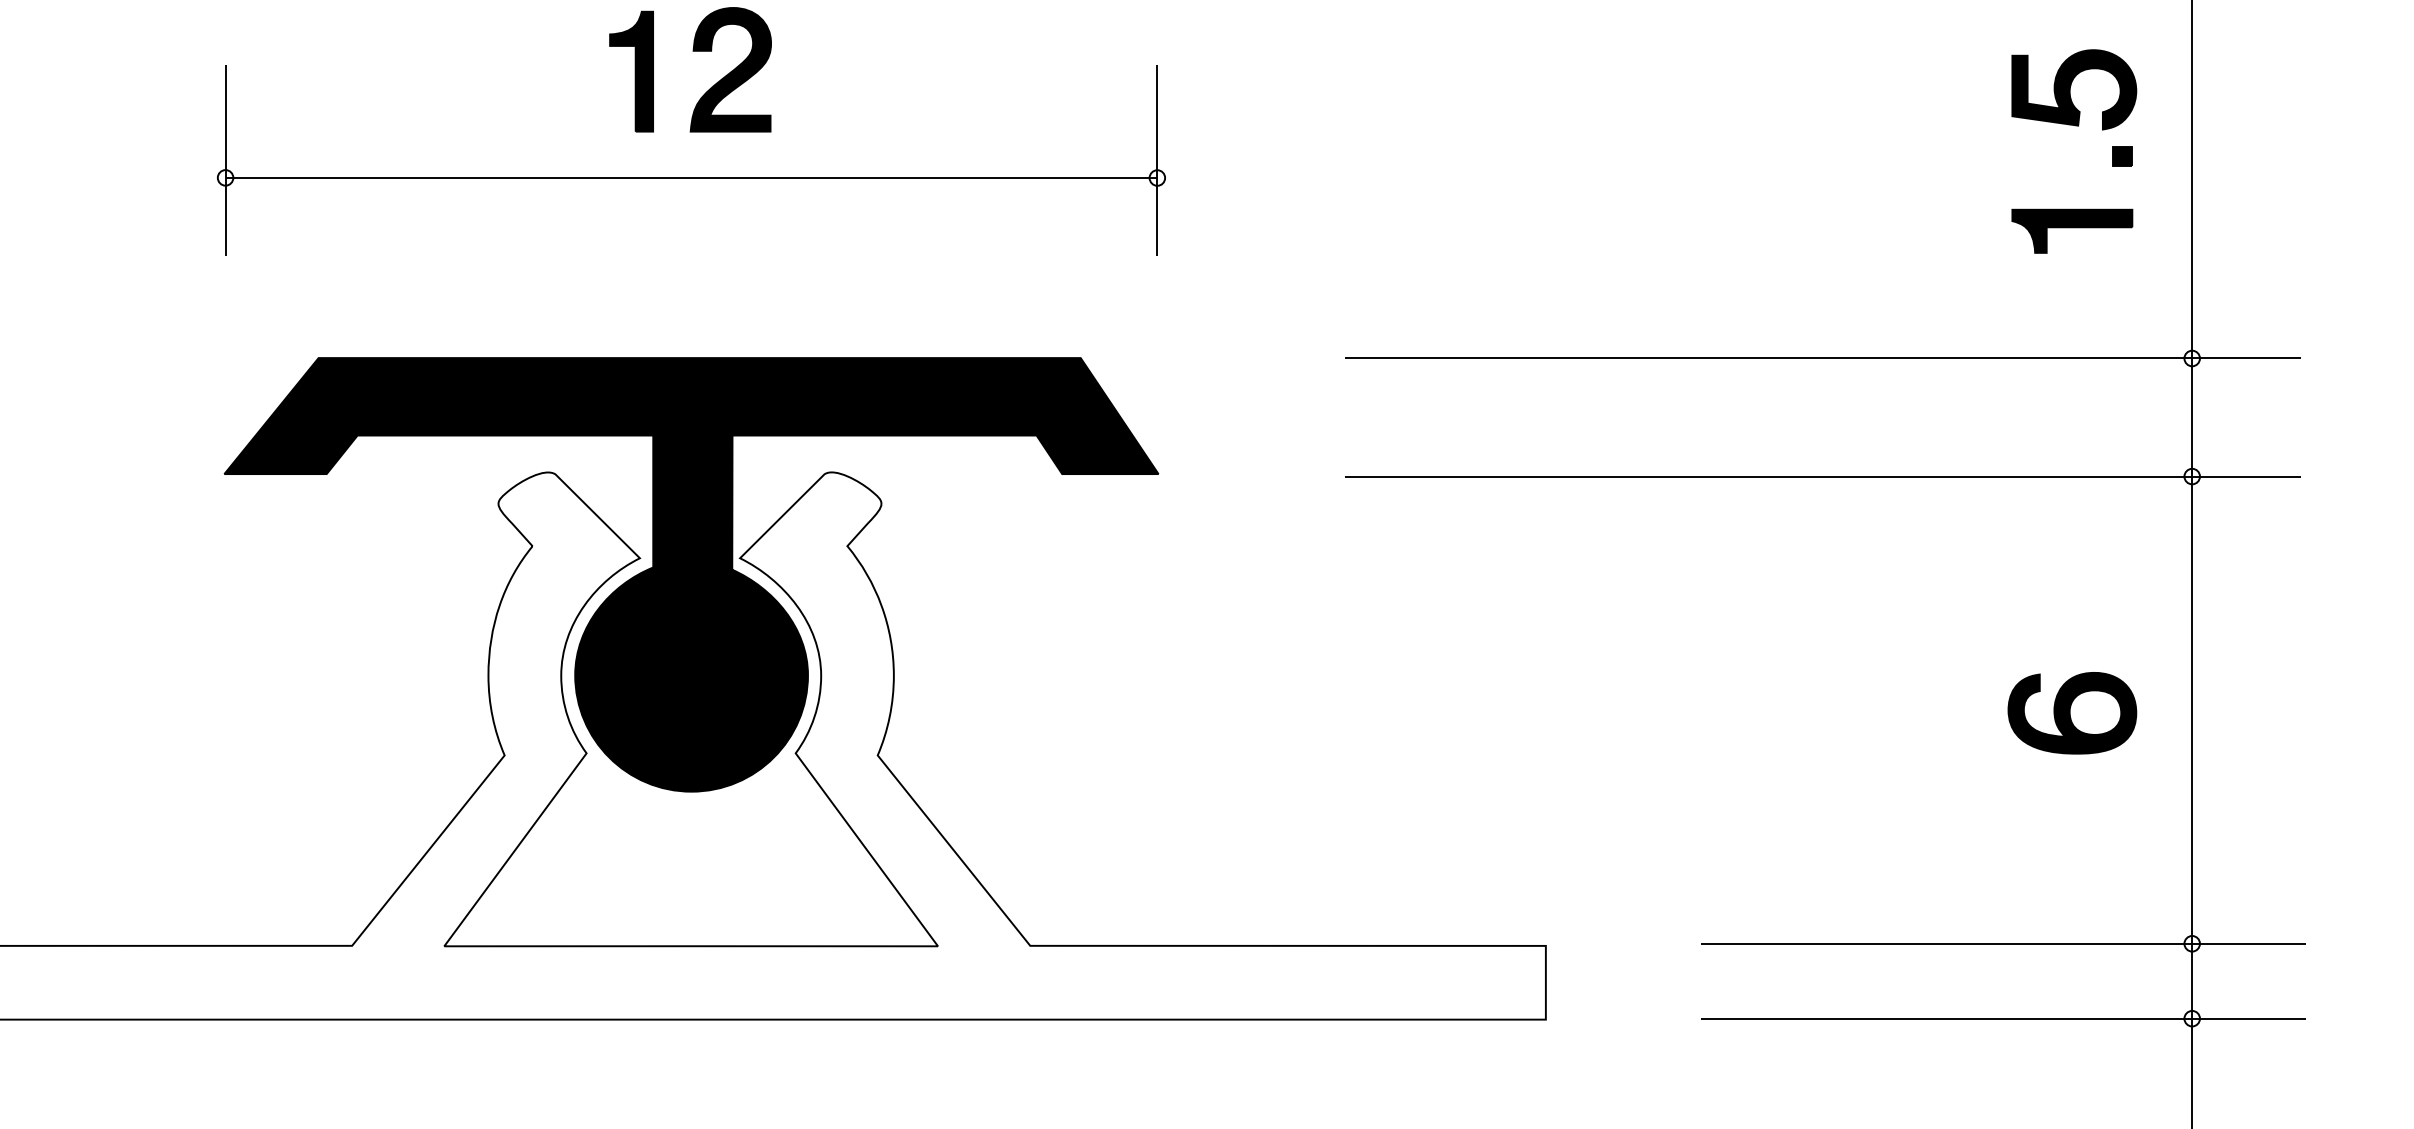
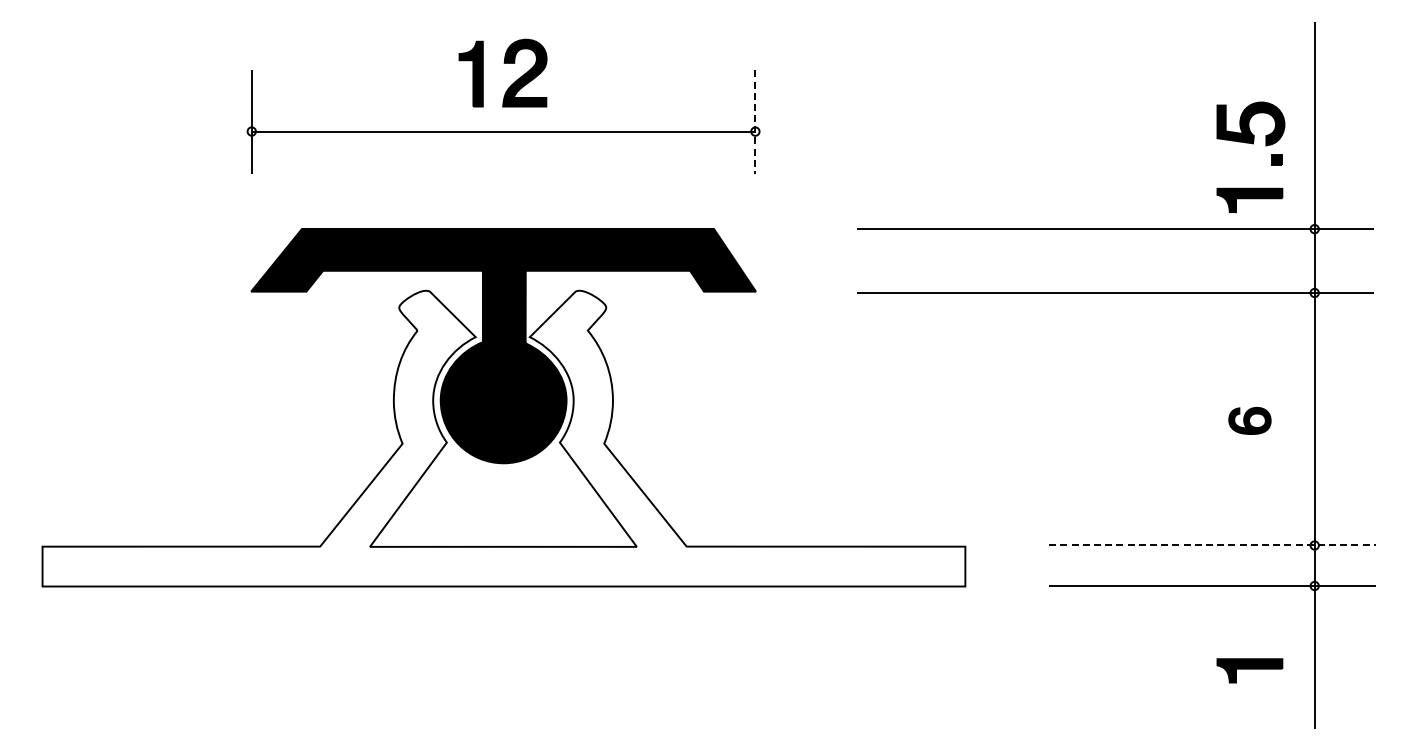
part: (2077, 127) -> (1252, 144), moved
line: (1157, 159) -> (755, 121), solid -> dashed
part: (2071, 712) -> (1249, 420), size x0.6
line: (2003, 943) -> (1212, 545), solid -> dashed

